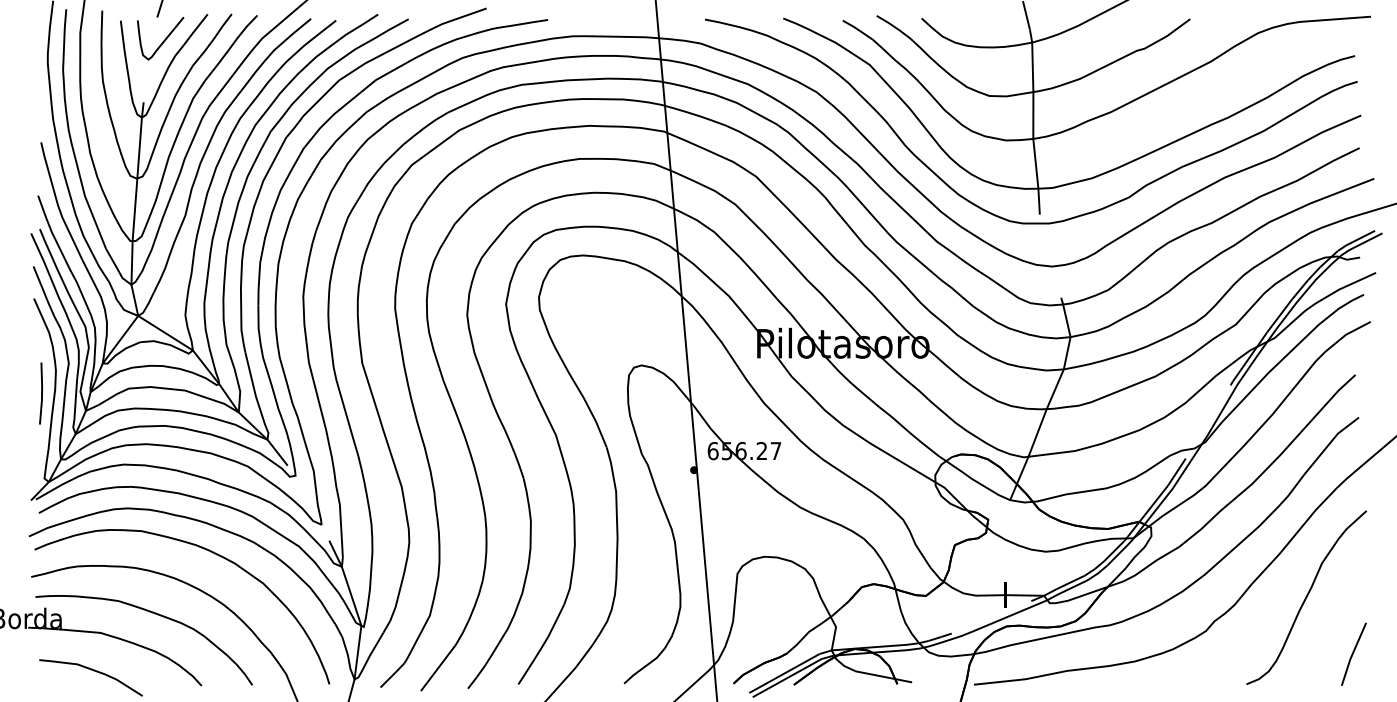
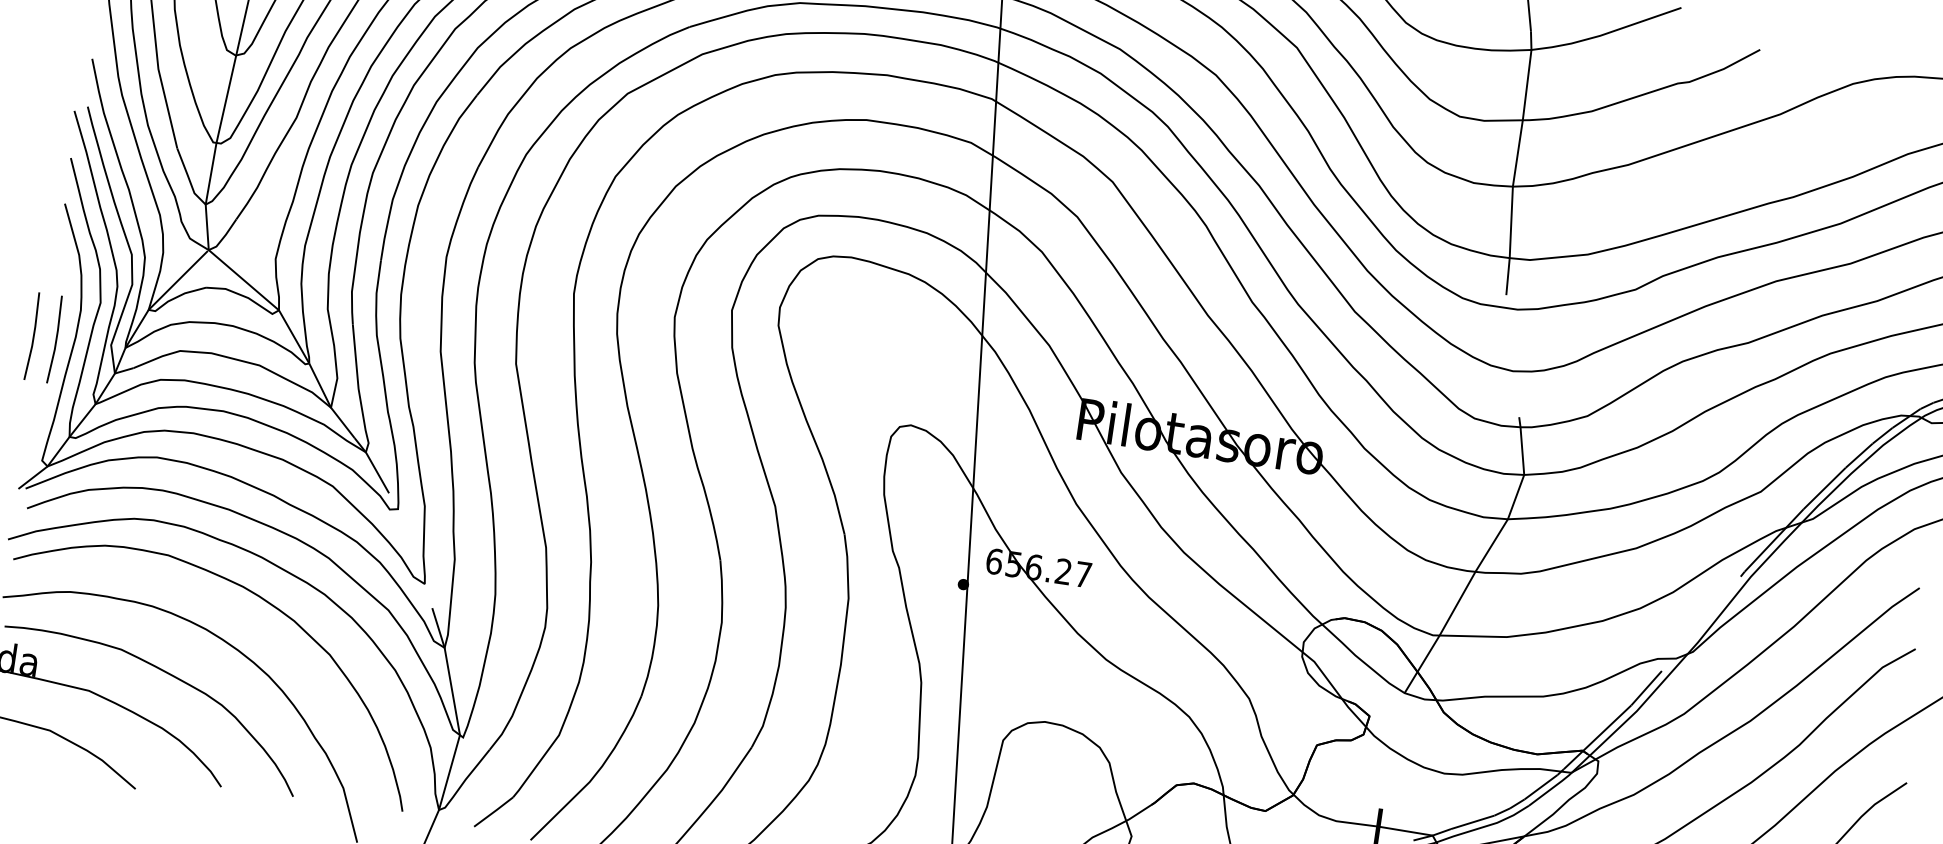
line: (25, 393) -> (32, 336), added

